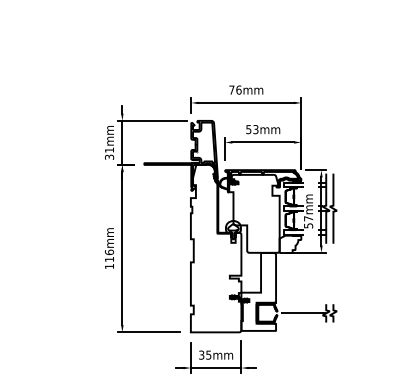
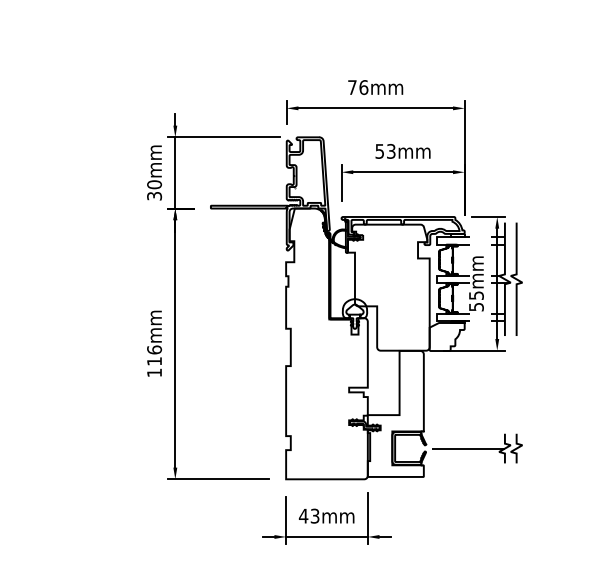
text: (109, 149) -> (154, 183), 31mm -> 30mm
text: (308, 218) -> (476, 295), 57mm -> 55mm
text: (204, 354) -> (308, 515), 35mm -> 43mm

